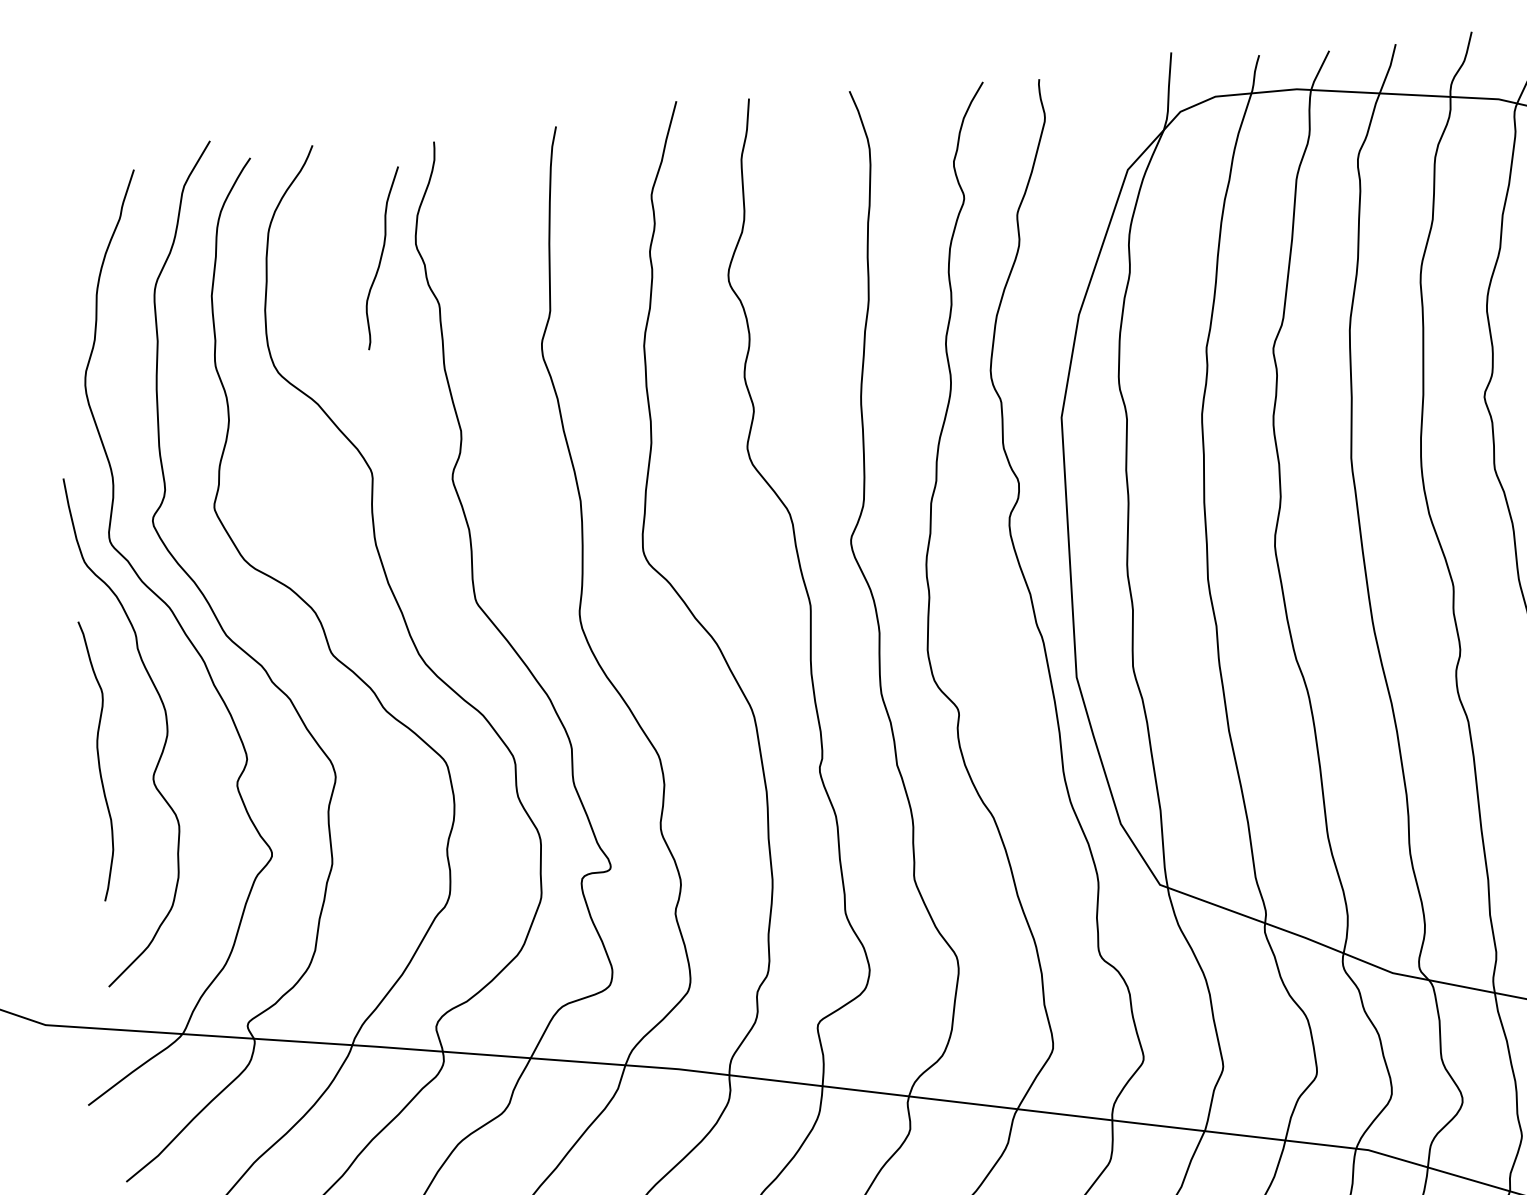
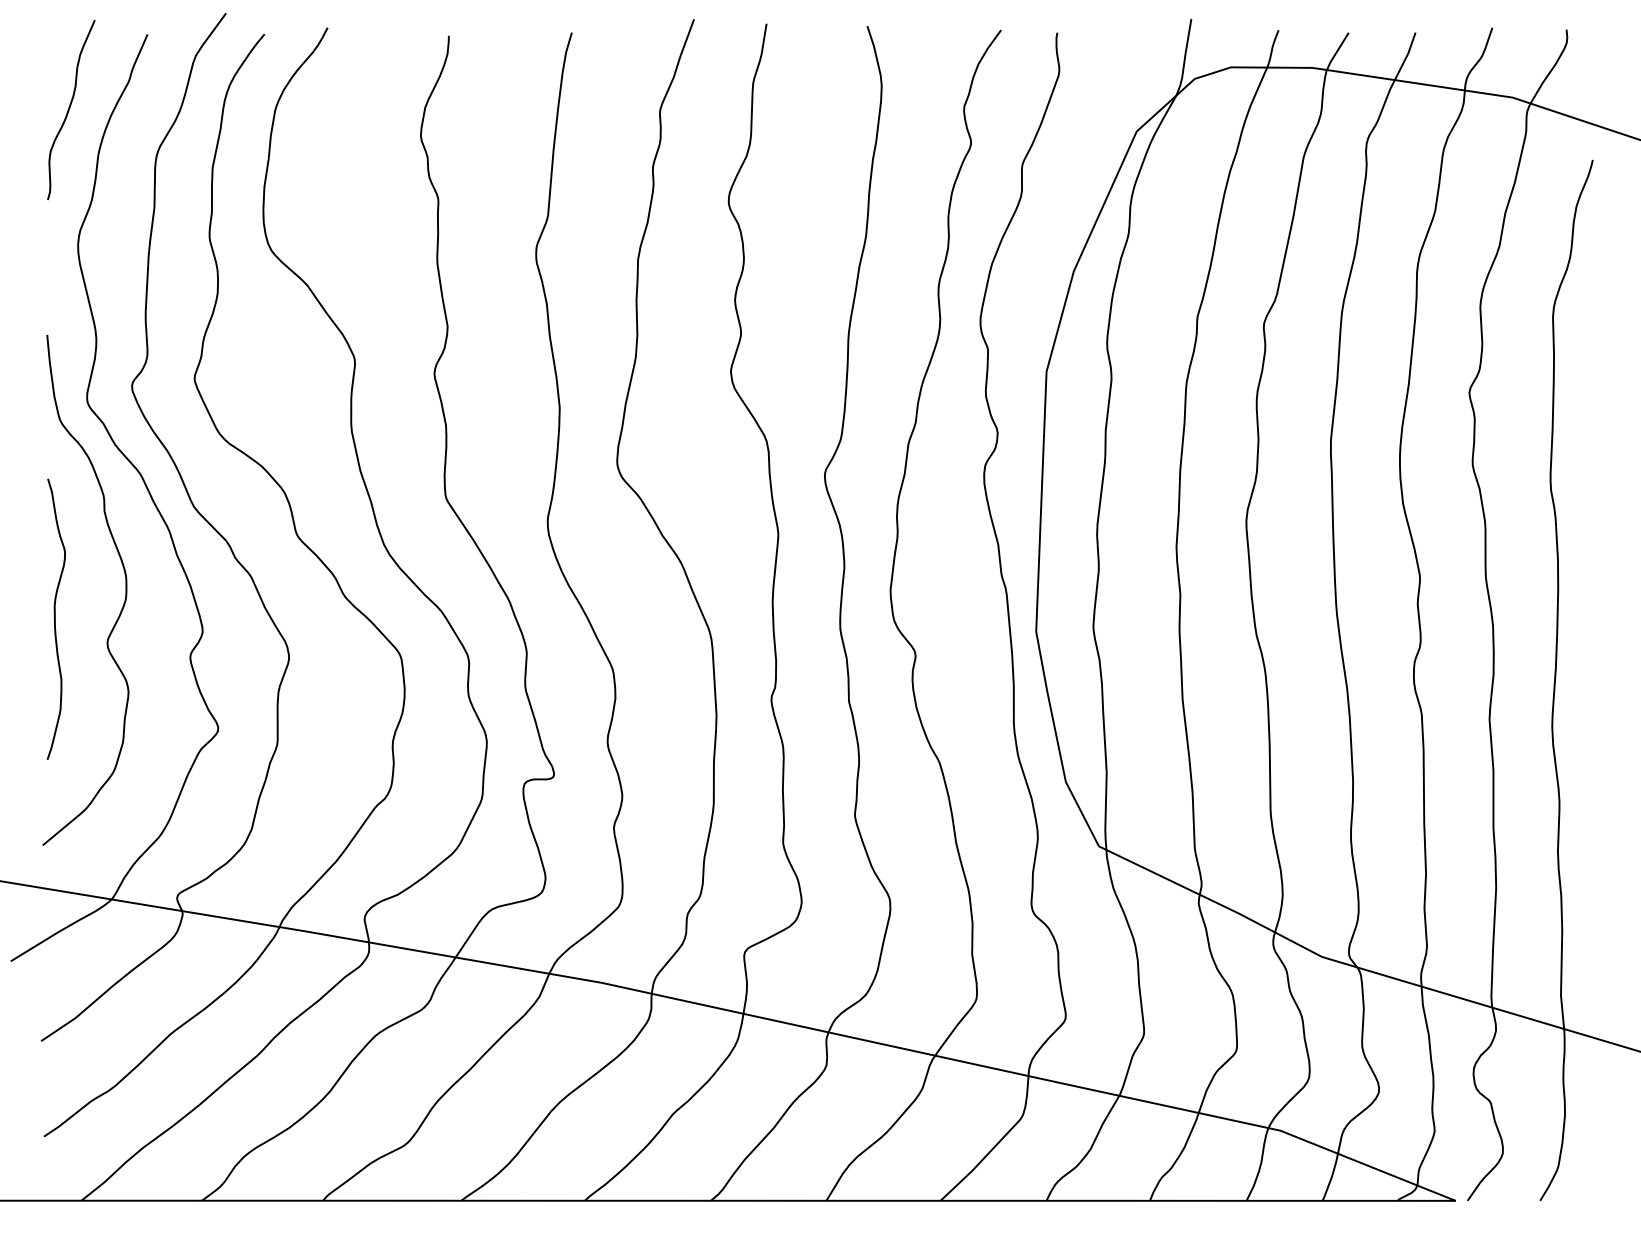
curve: (381, 258) -> (69, 110), moved

